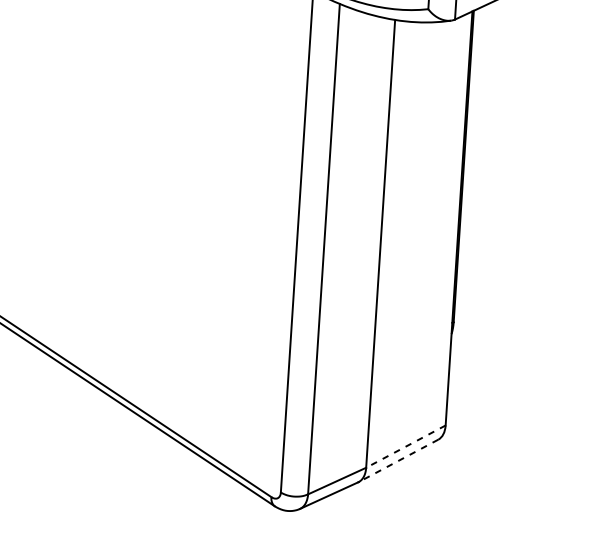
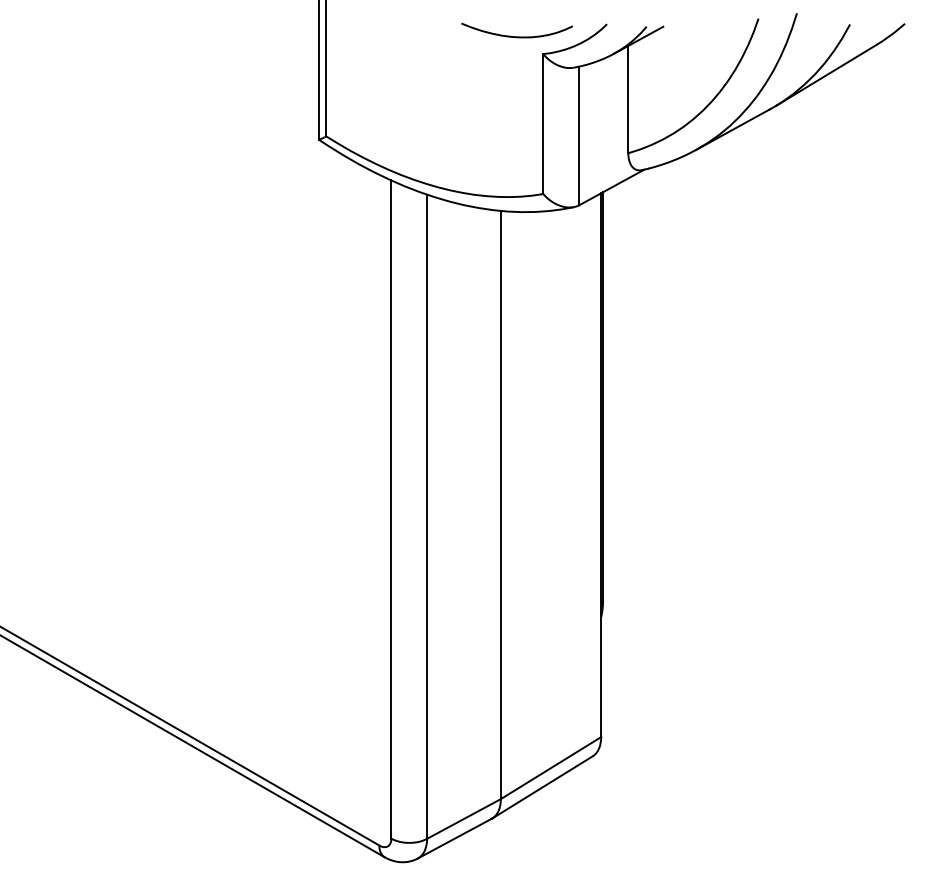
line: (405, 446) -> (550, 768), dashed -> solid
line: (398, 460) -> (542, 787), dashed -> solid

